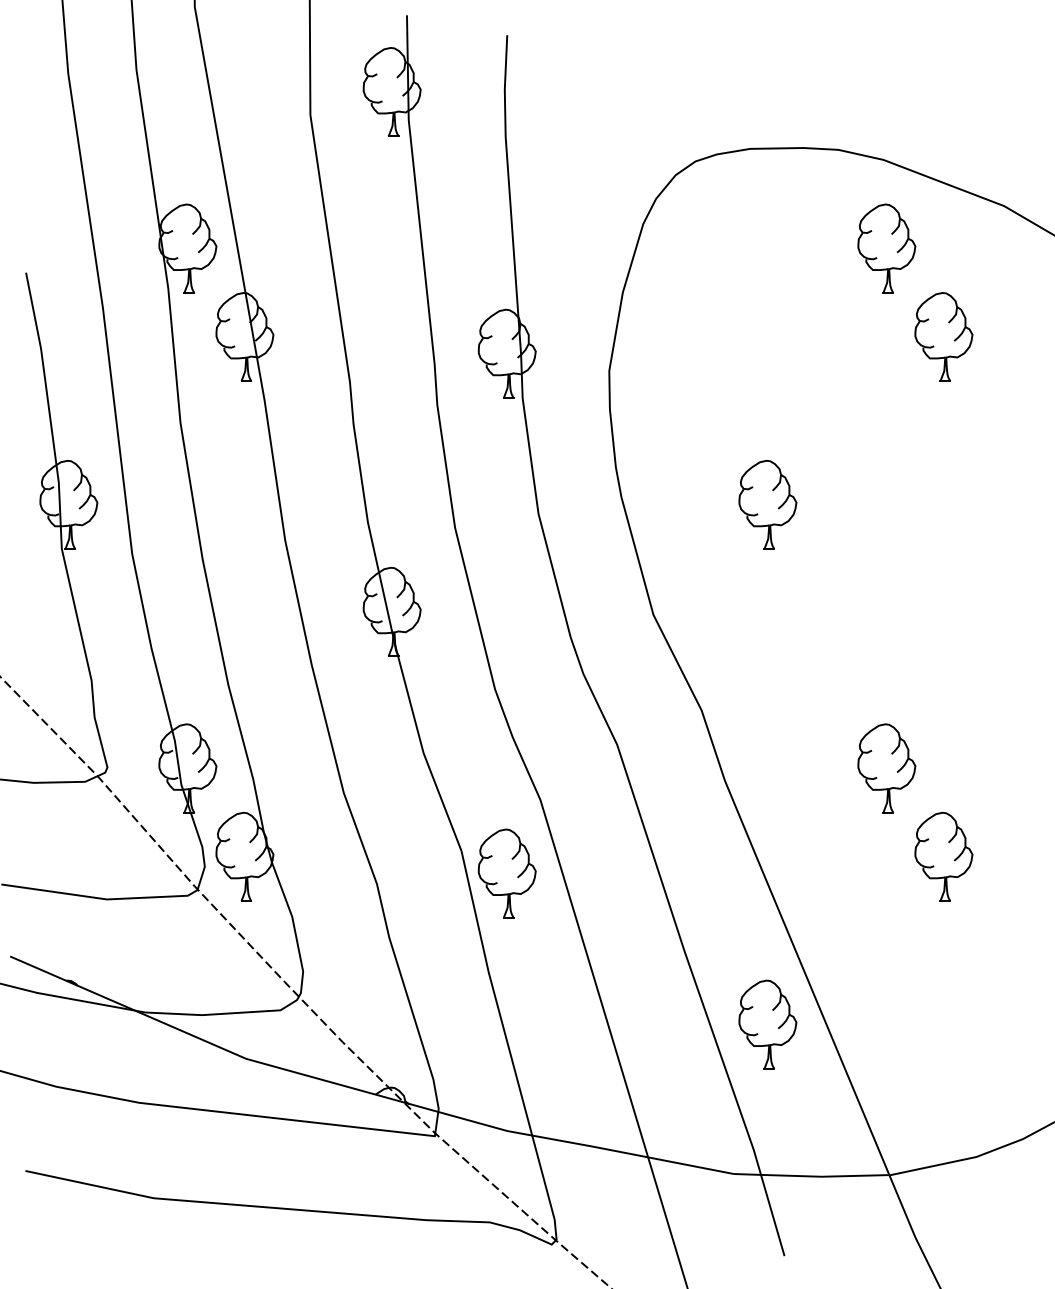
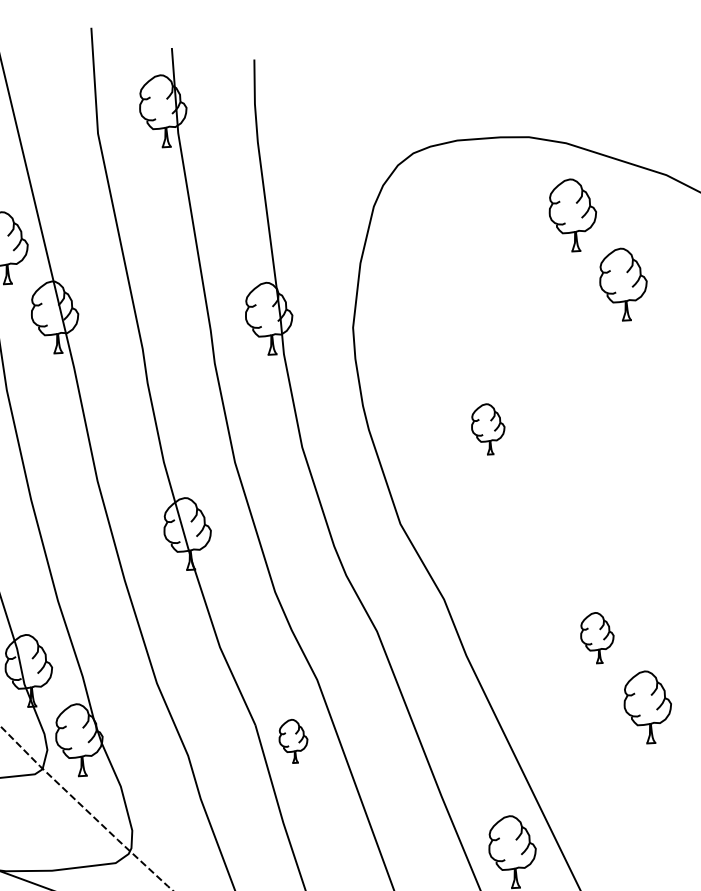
part: (767, 504) -> (488, 428), size x0.7
part: (886, 768) -> (597, 638), size x0.7
part: (506, 873) -> (293, 741), size x0.6

